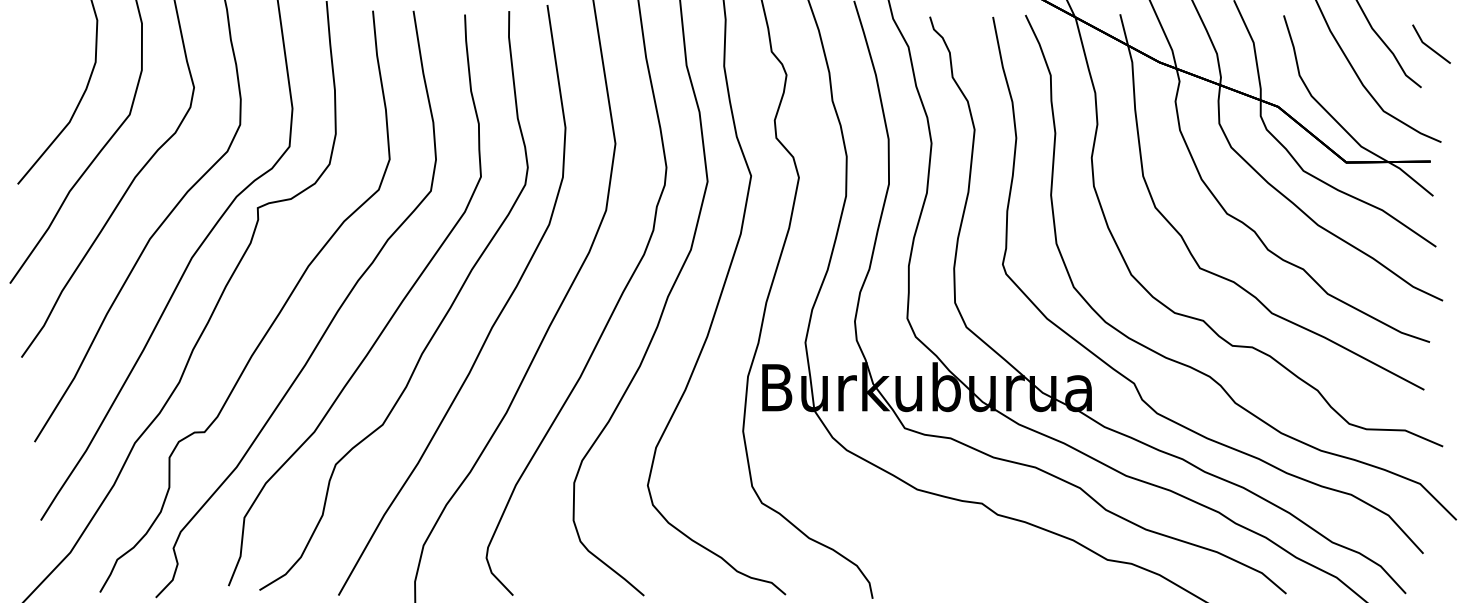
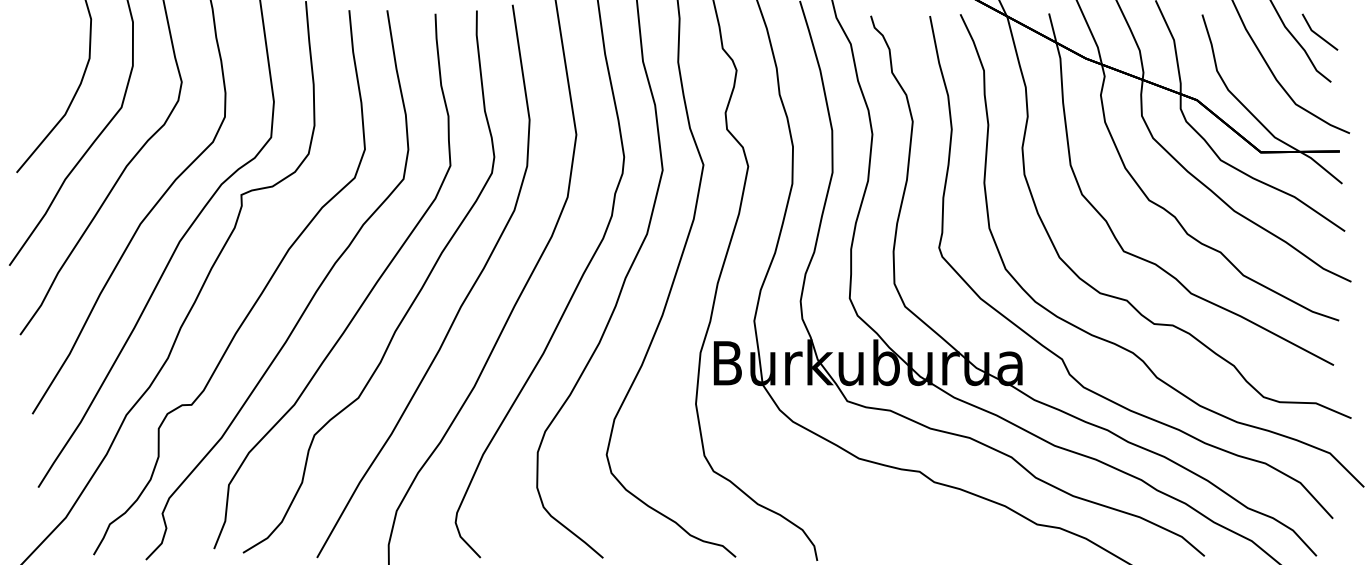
line: (1428, 45) -> (1317, 33), moved

